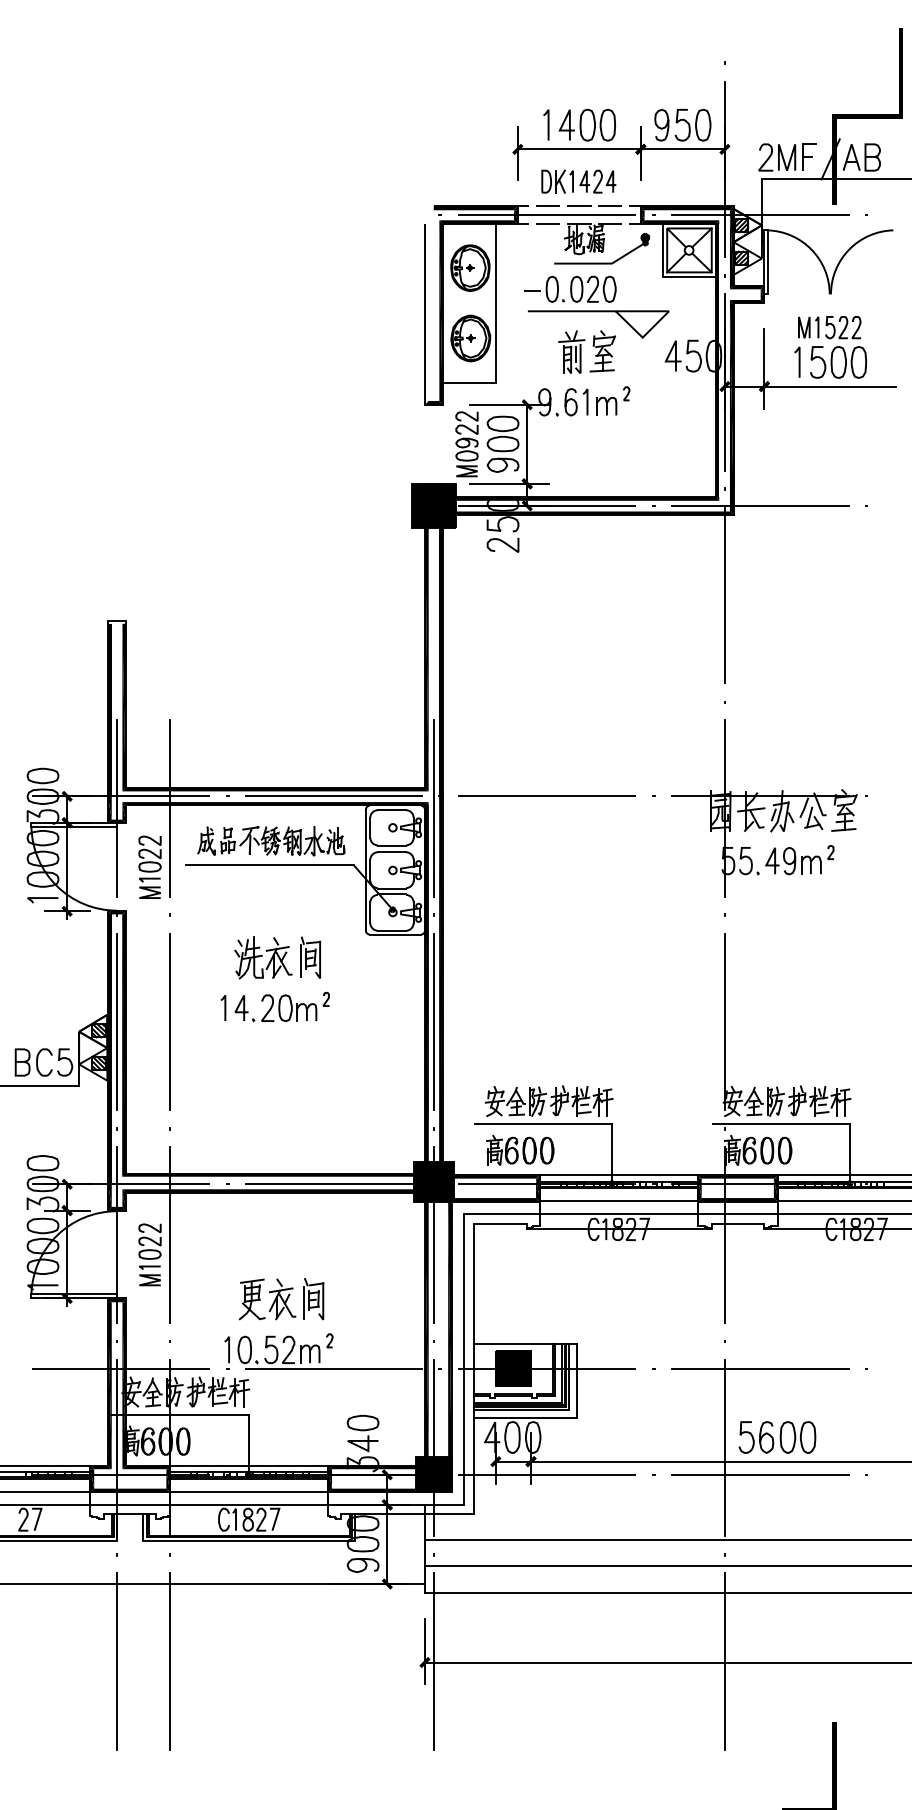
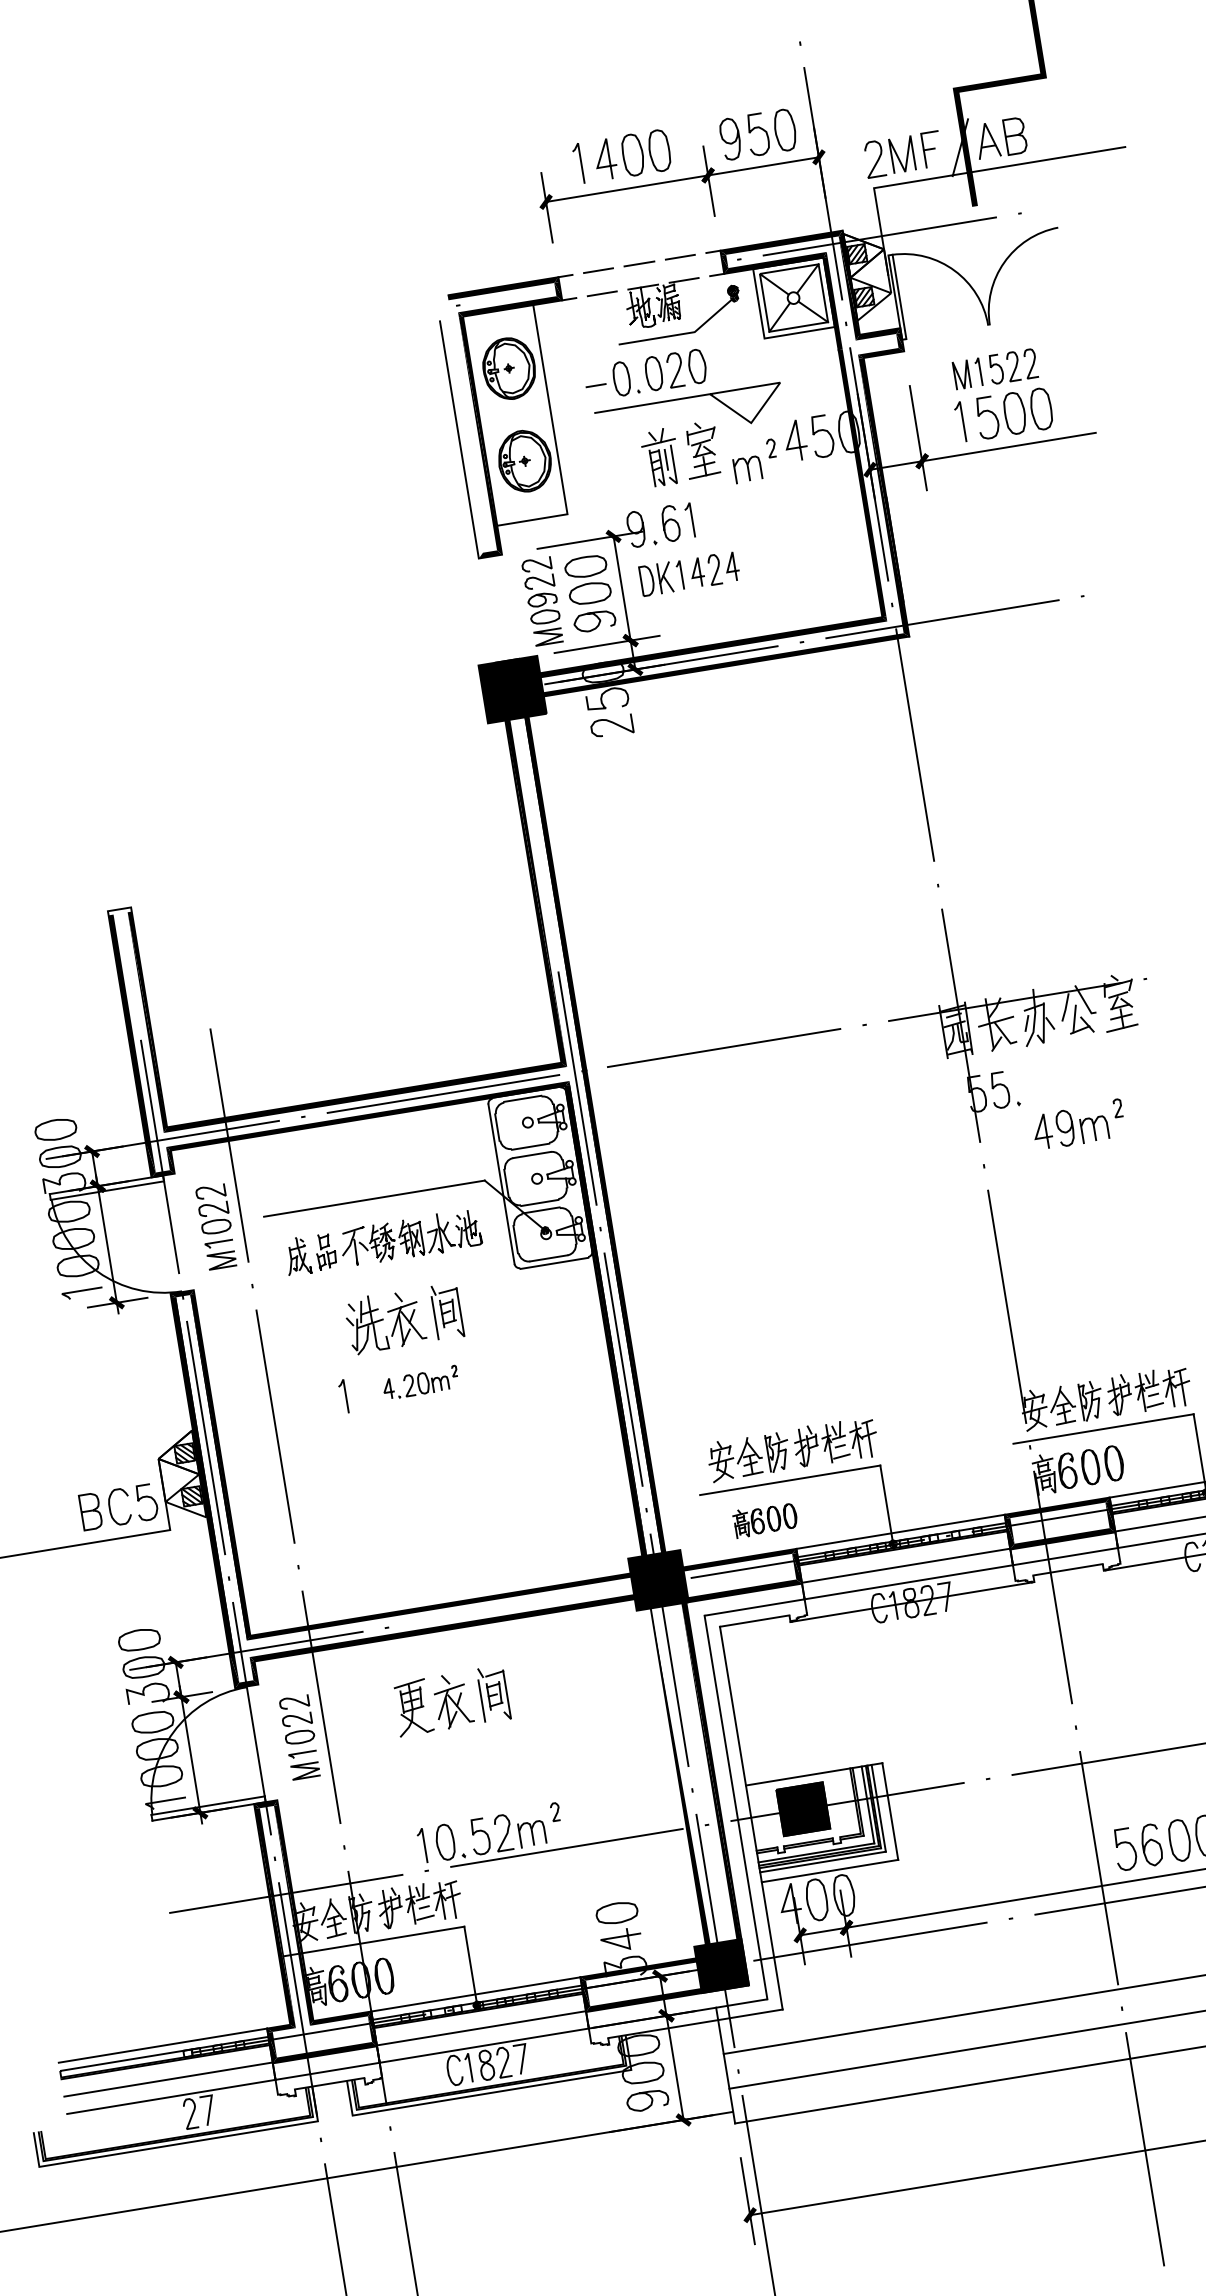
part: (578, 181) -> (689, 573), moved
line: (546, 215) -> (598, 282), removed
part: (613, 400) -> (755, 460), moved
part: (271, 841) -> (383, 1243), moved
part: (799, 860) -> (1078, 1125), moved
part: (281, 1007) -> (419, 1383), size x0.6
part: (520, 1149) -> (765, 1518), size x0.7
line: (333, 1184) -> (526, 1605), removed
part: (281, 1299) -> (451, 1701), moved
fill: (426, 1329) -> (680, 1776), removed

